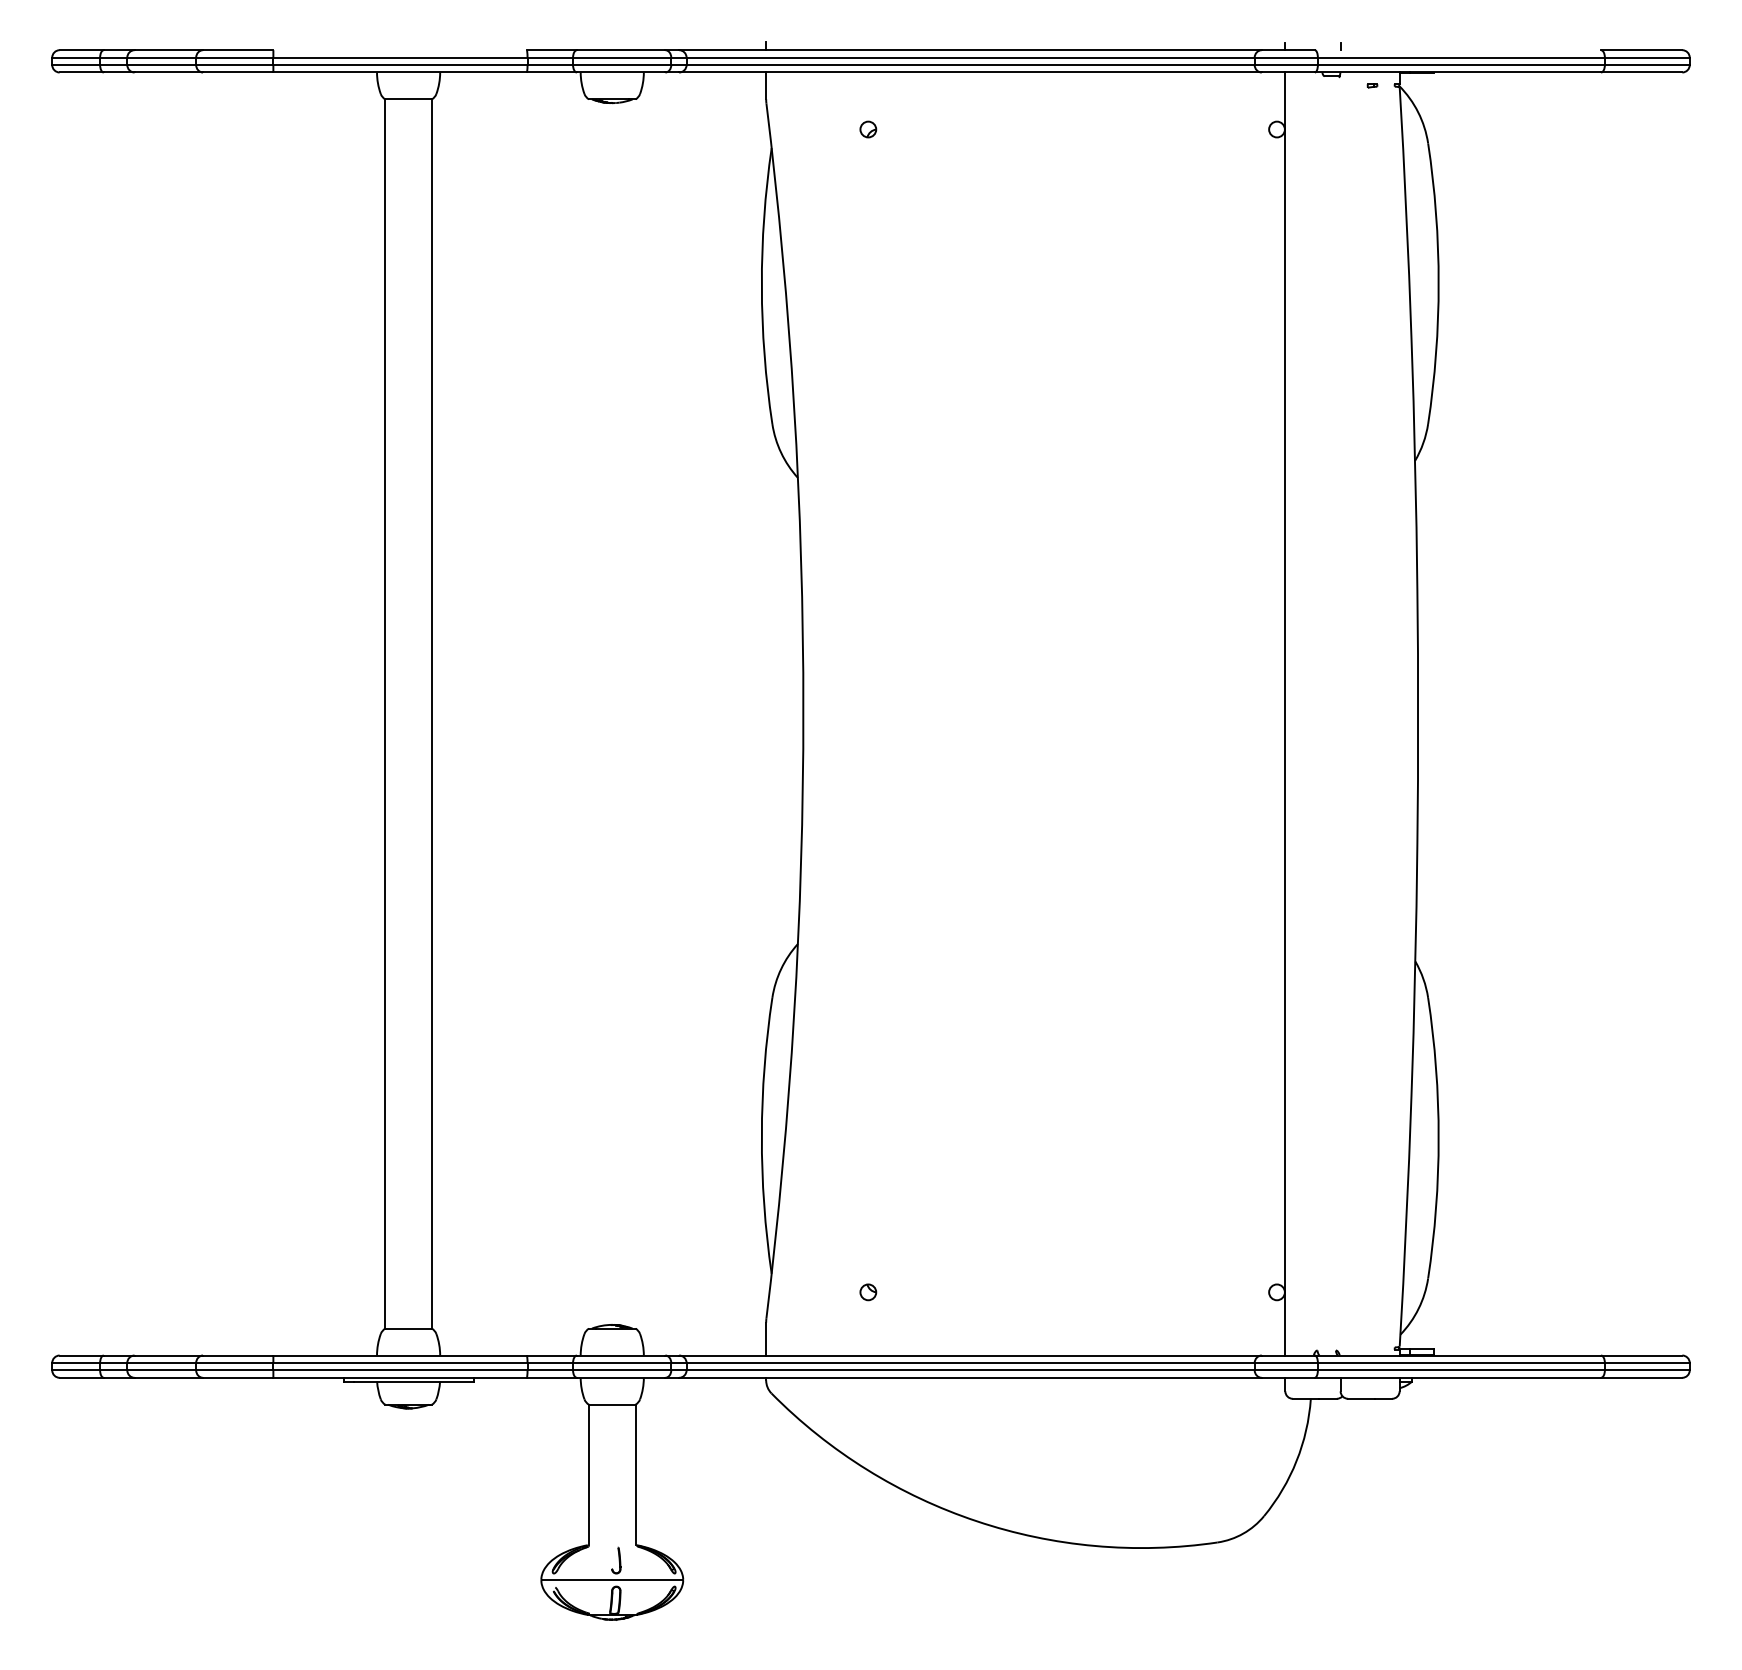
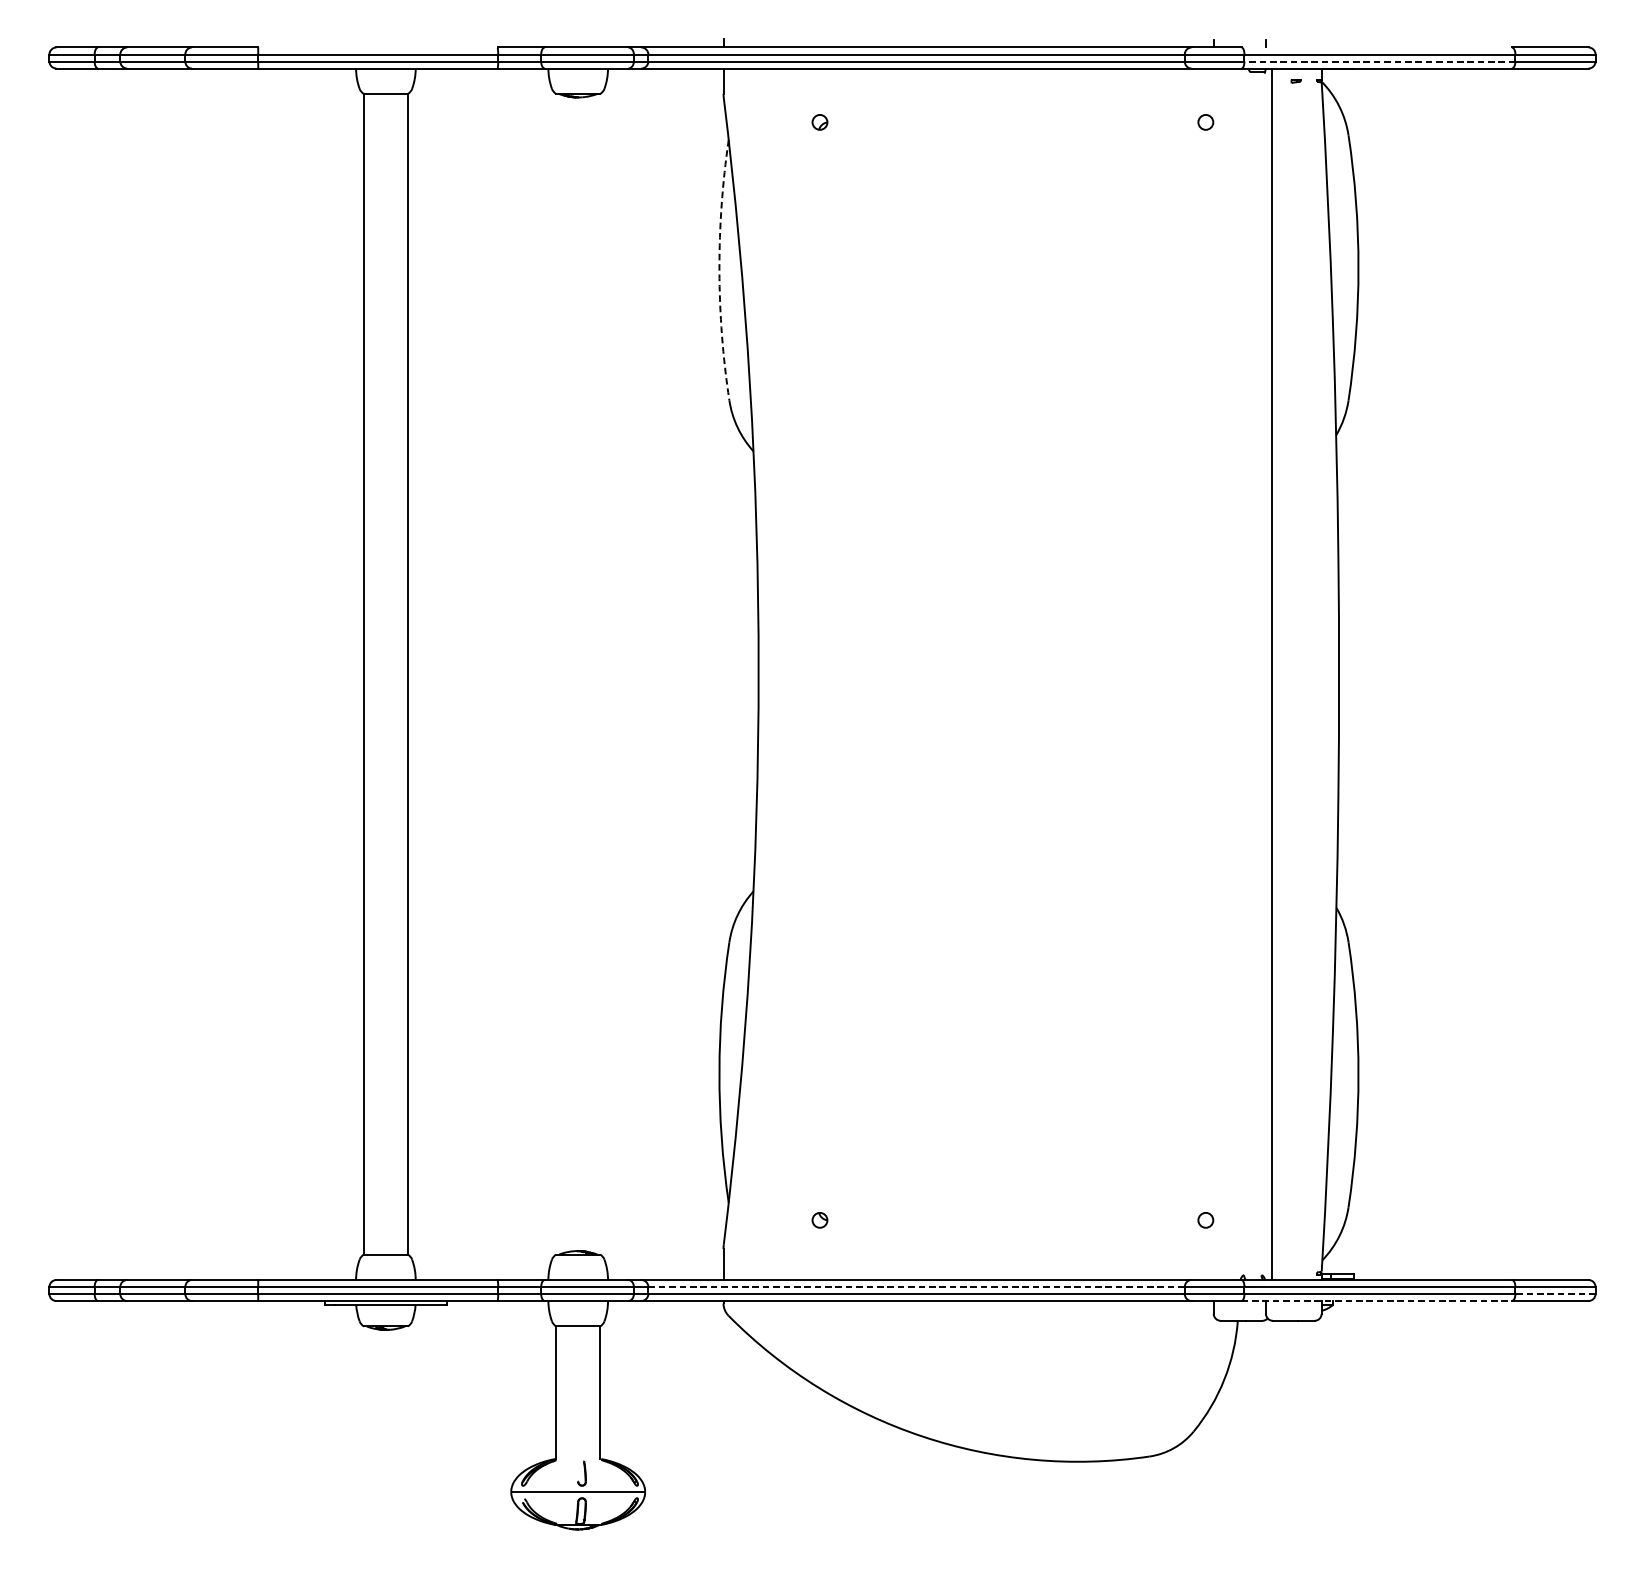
line: (1460, 65) -> (1379, 61), solid -> dashed
arc: (761, 286) -> (719, 270), solid -> dashed
line: (1285, 713) -> (1272, 673), moved
line: (970, 1362) -> (916, 1286), solid -> dashed
line: (1646, 1370) -> (1554, 1294), solid -> dashed
line: (1458, 1377) -> (1377, 1300), solid -> dashed

